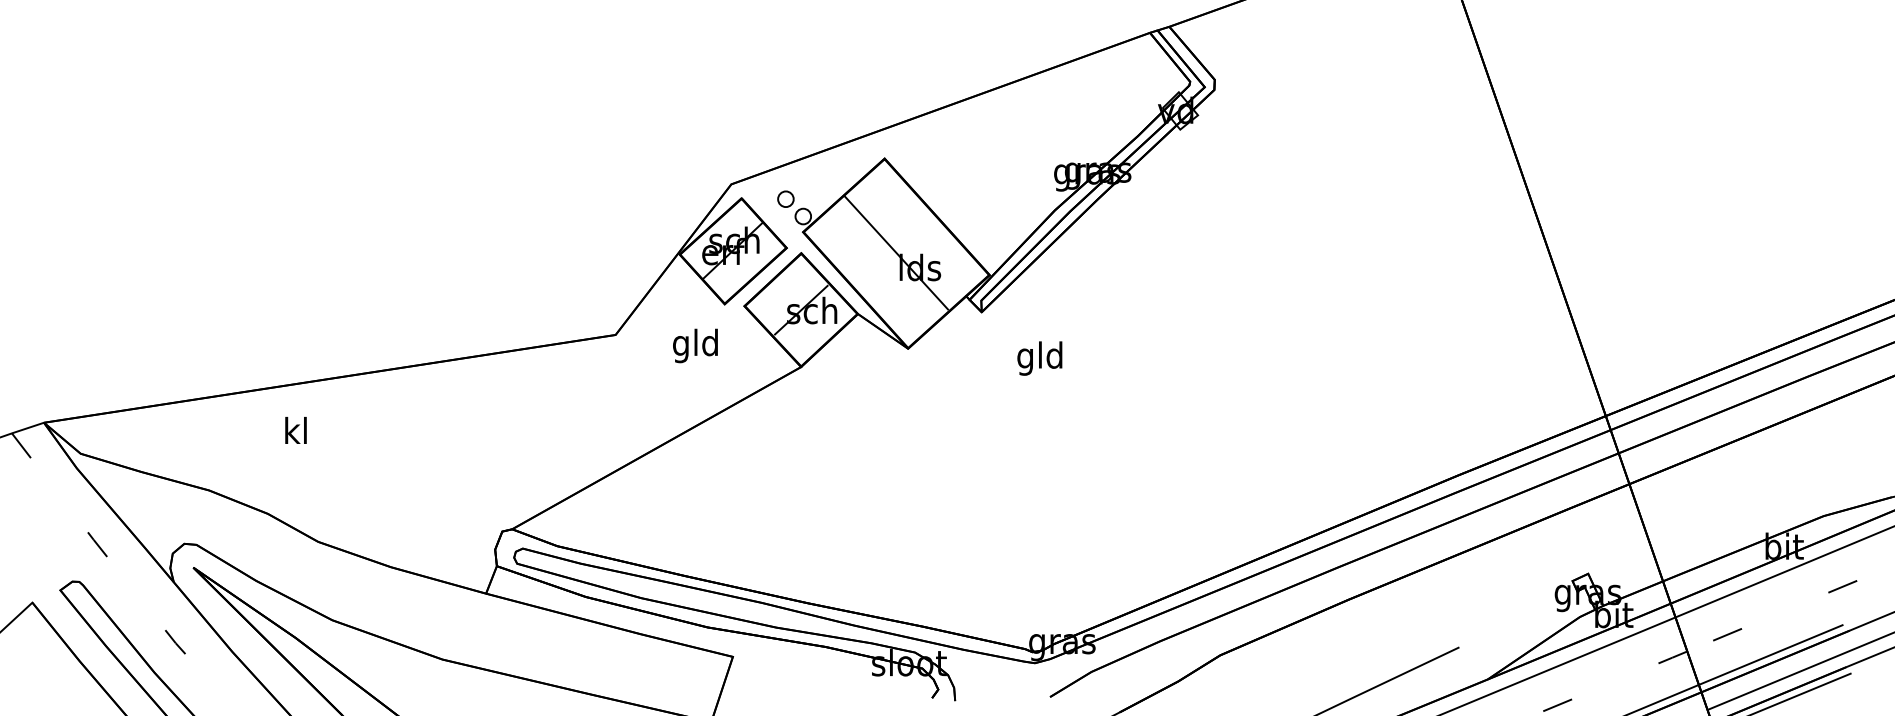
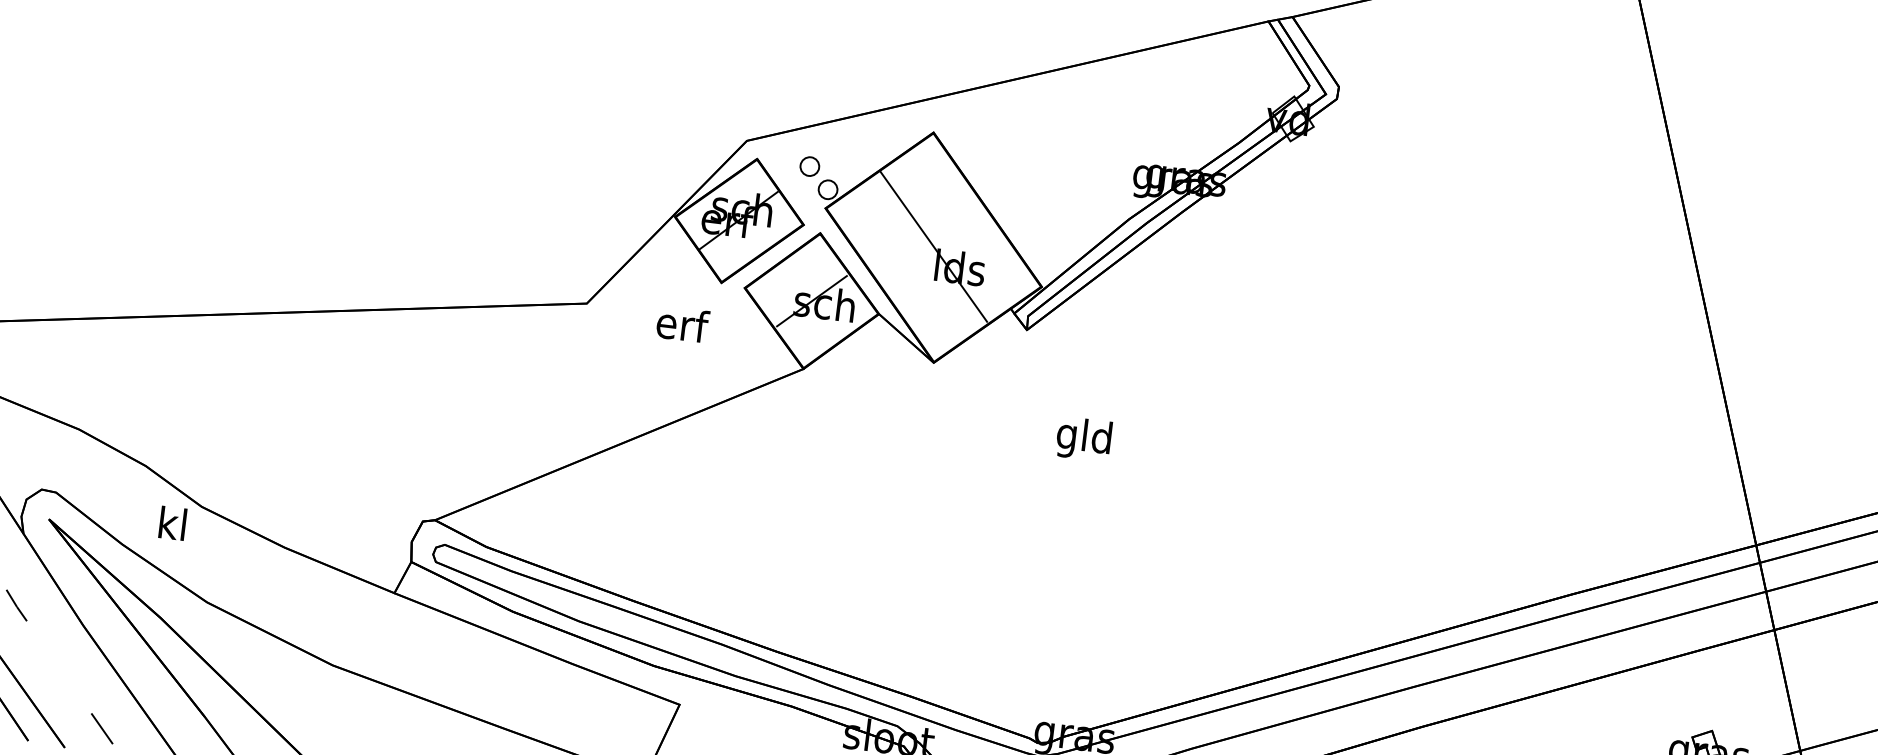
text: (695, 345) -> (680, 327), gld -> erf
text: (1039, 358) -> (1083, 439), moved
text: (295, 430) -> (172, 523), moved

